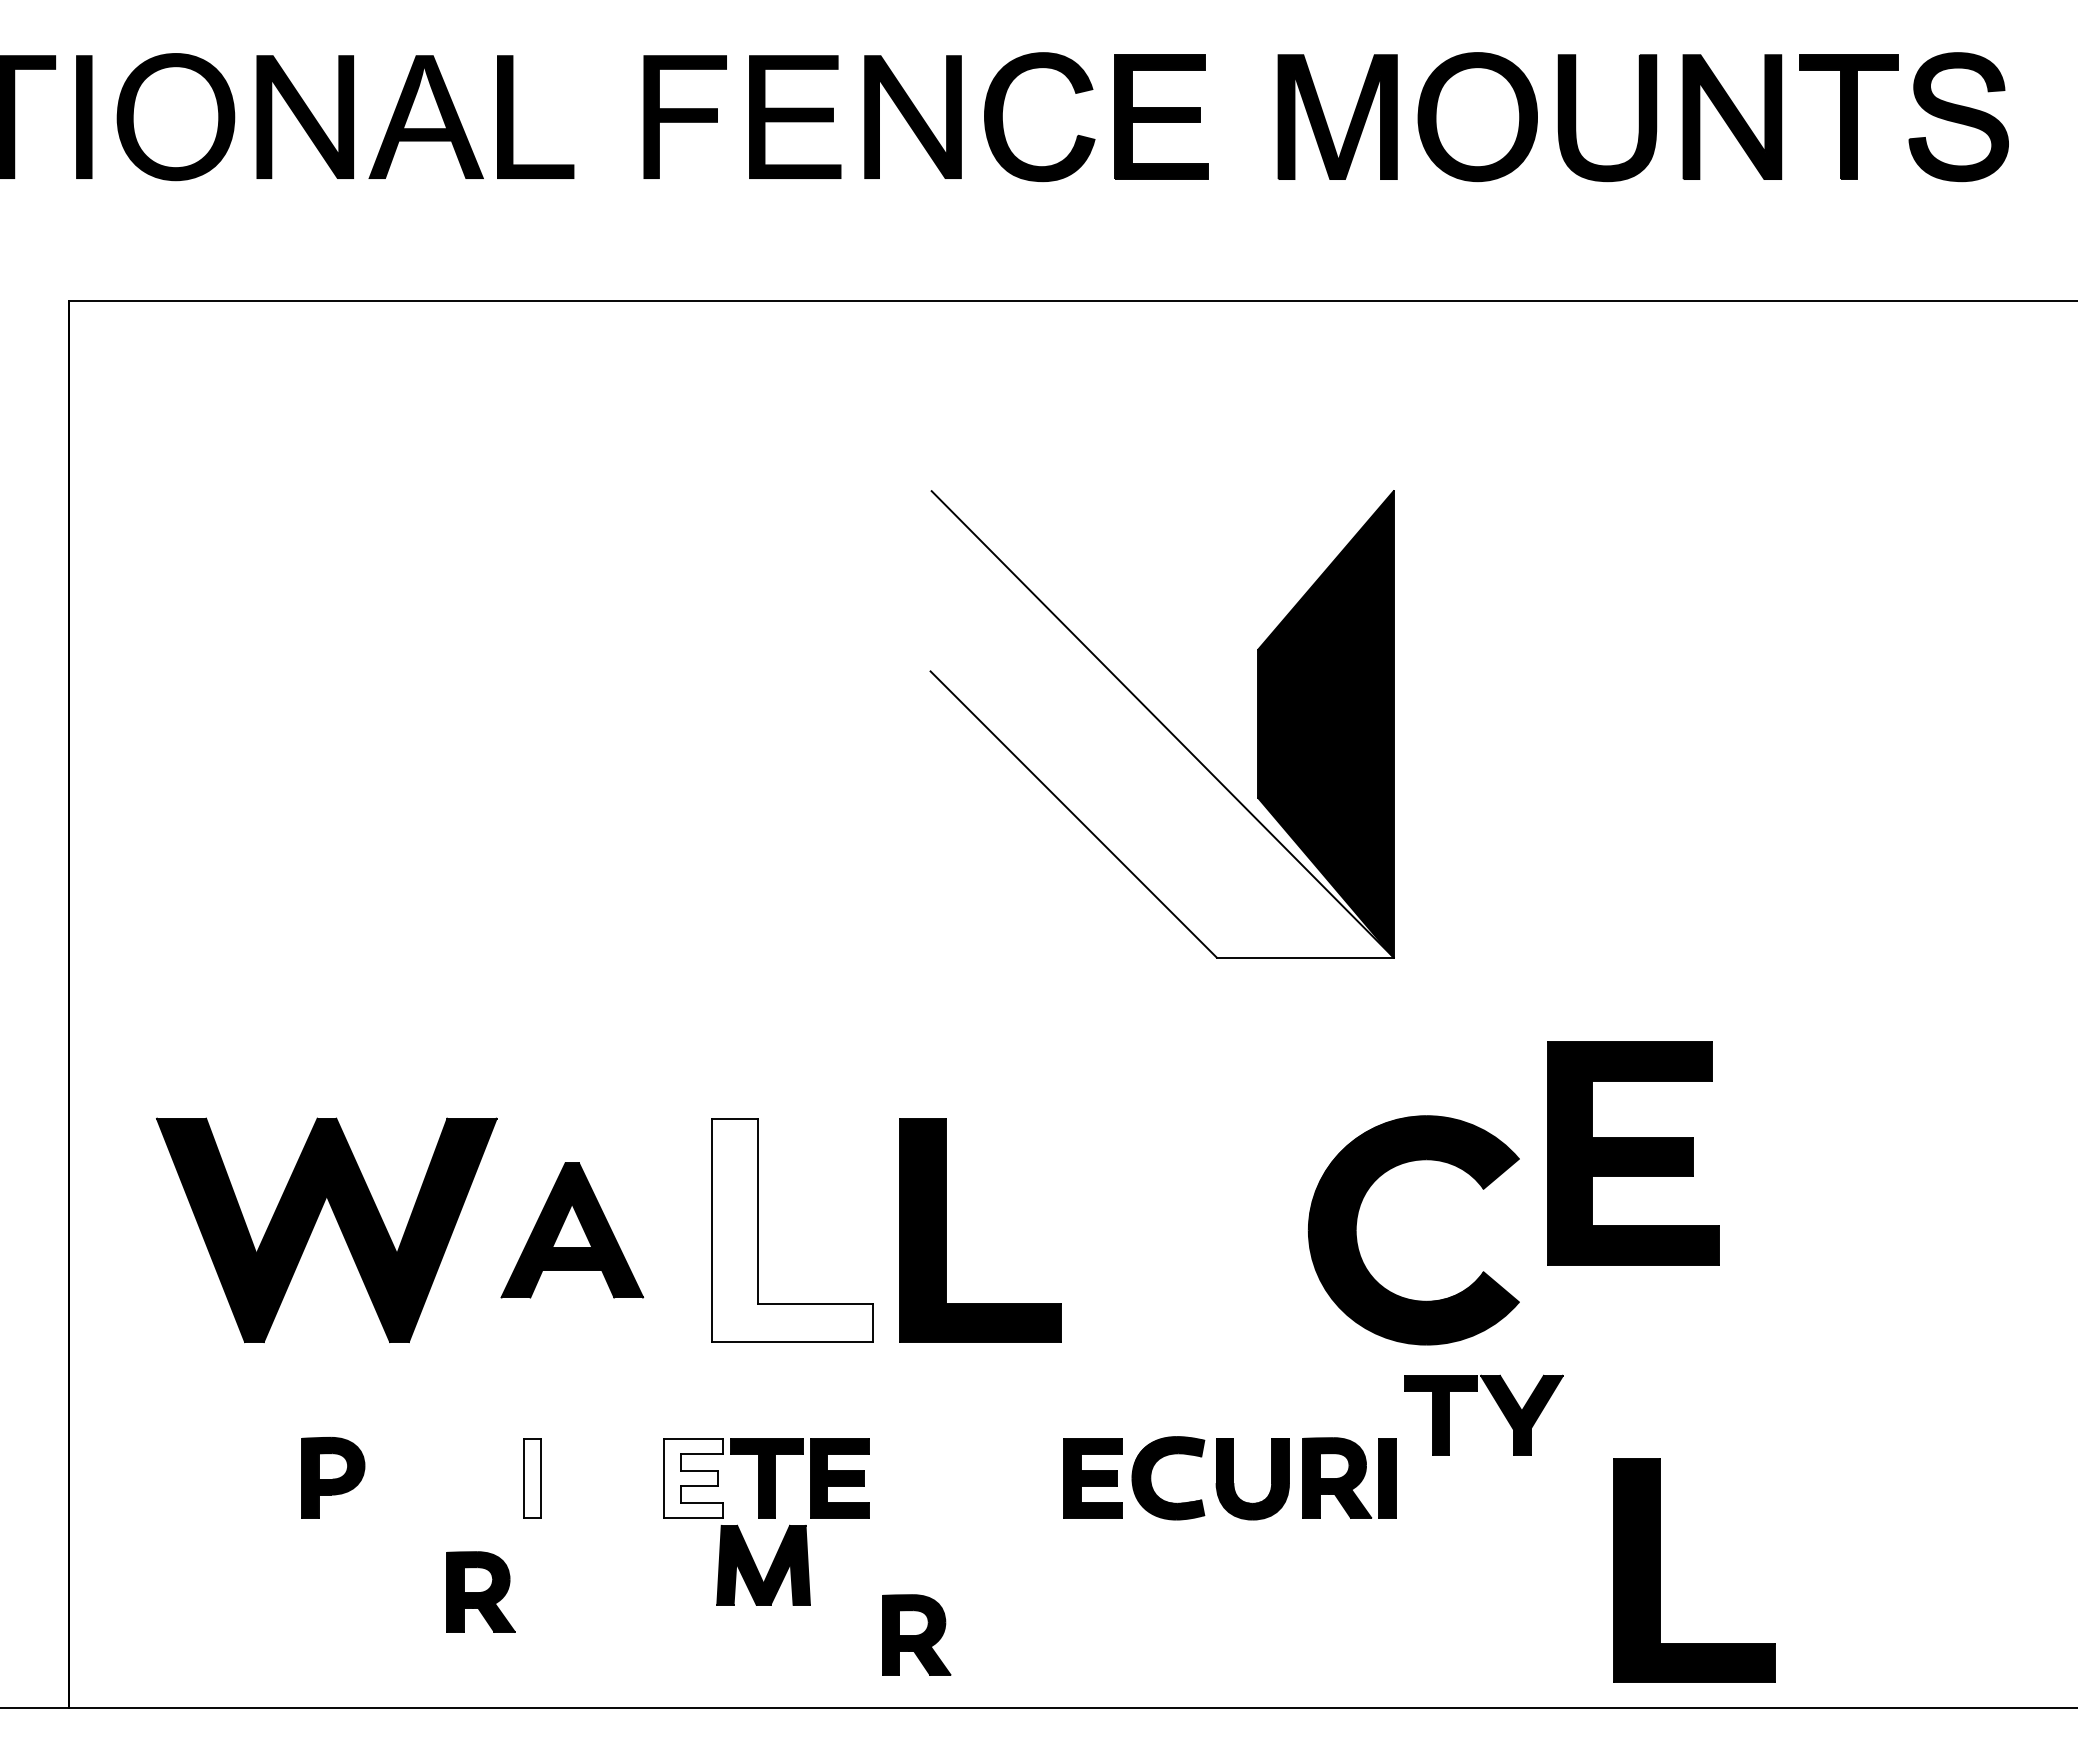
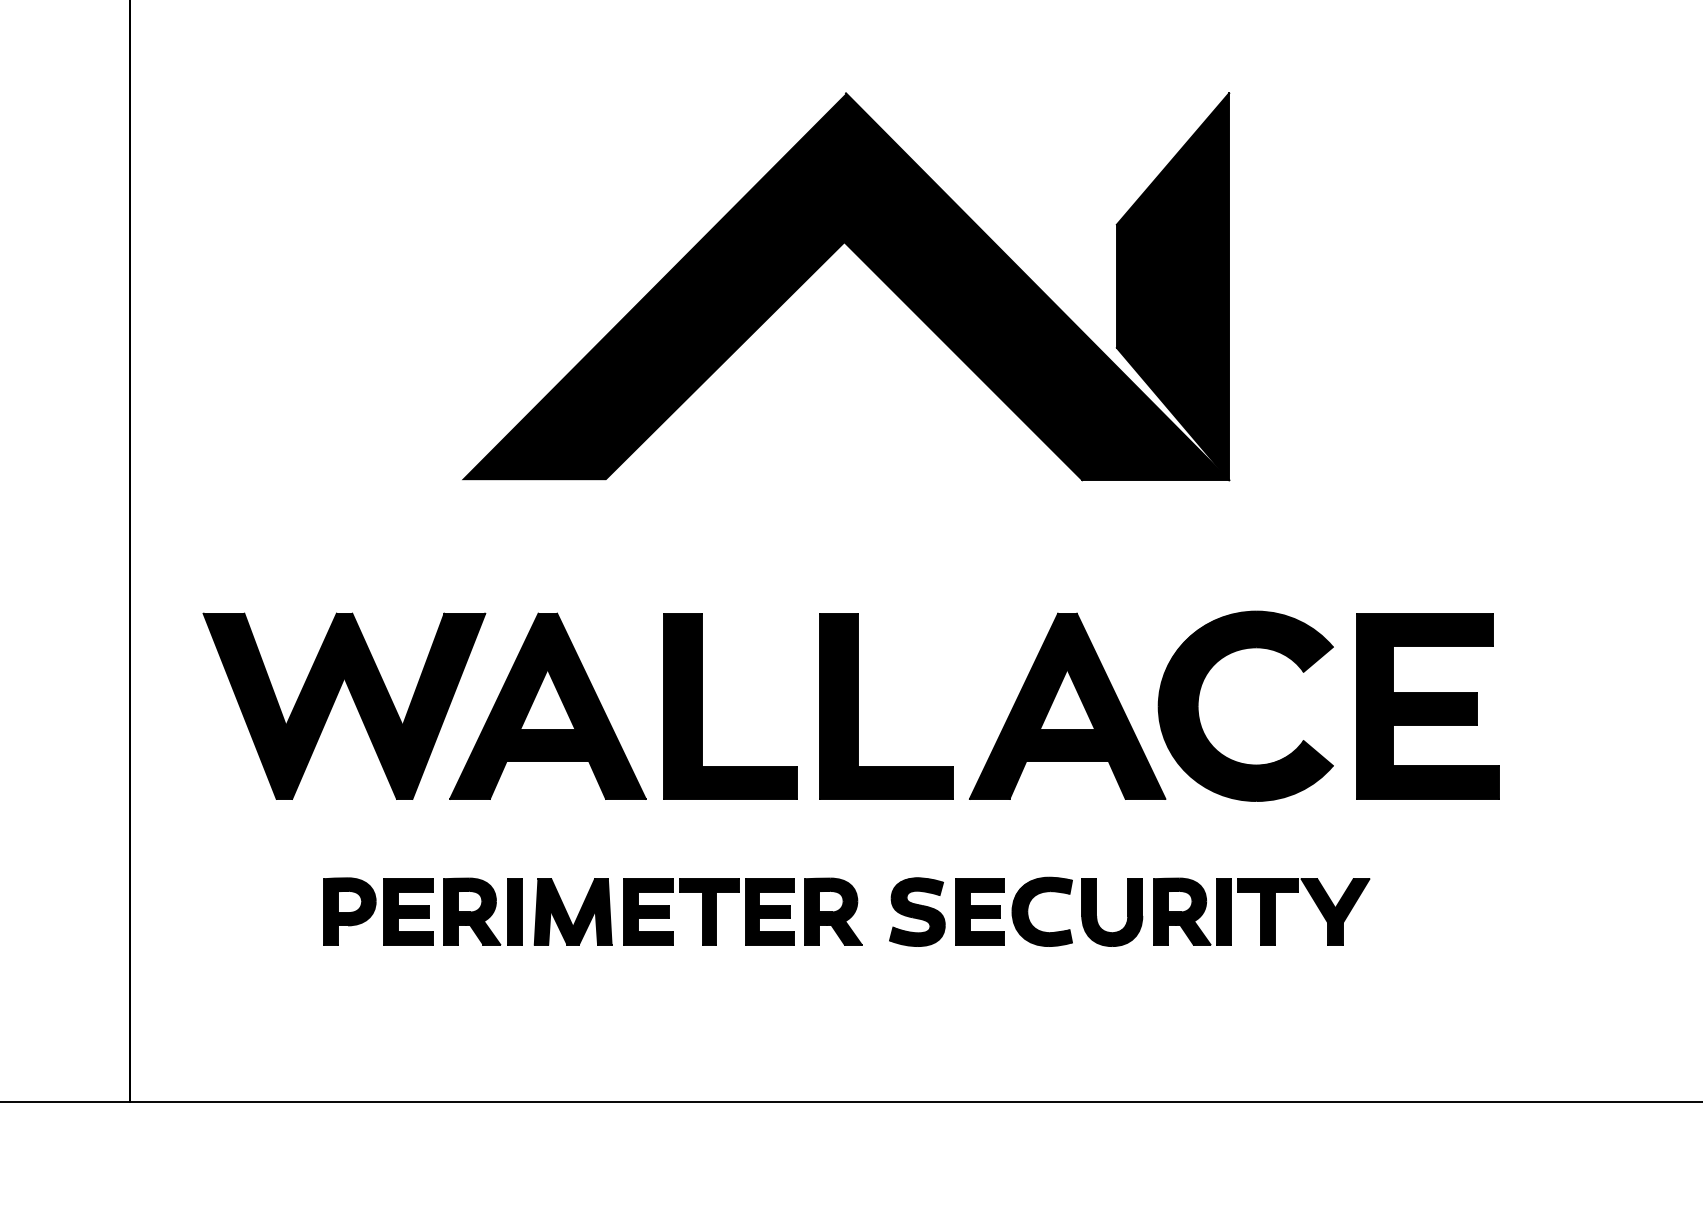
fill: (930, 724) -> (845, 286), added
part: (1633, 1153) -> (1427, 706), moved
part: (572, 1230) -> (548, 706), size x1.67
fill: (792, 1230) -> (730, 706), added
part: (1198, 1230) -> (1067, 706), added
part: (1498, 1406) -> (1316, 904), moved
fill: (532, 1477) -> (515, 911), added
fill: (693, 1477) -> (648, 911), added
part: (403, 1478) -> (408, 912), added
part: (1017, 1478) -> (917, 912), added
part: (757, 1567) -> (568, 913), moved
part: (1660, 1570) -> (1450, 988), removed
part: (480, 1591) -> (471, 911), moved
part: (916, 1634) -> (833, 911), moved

